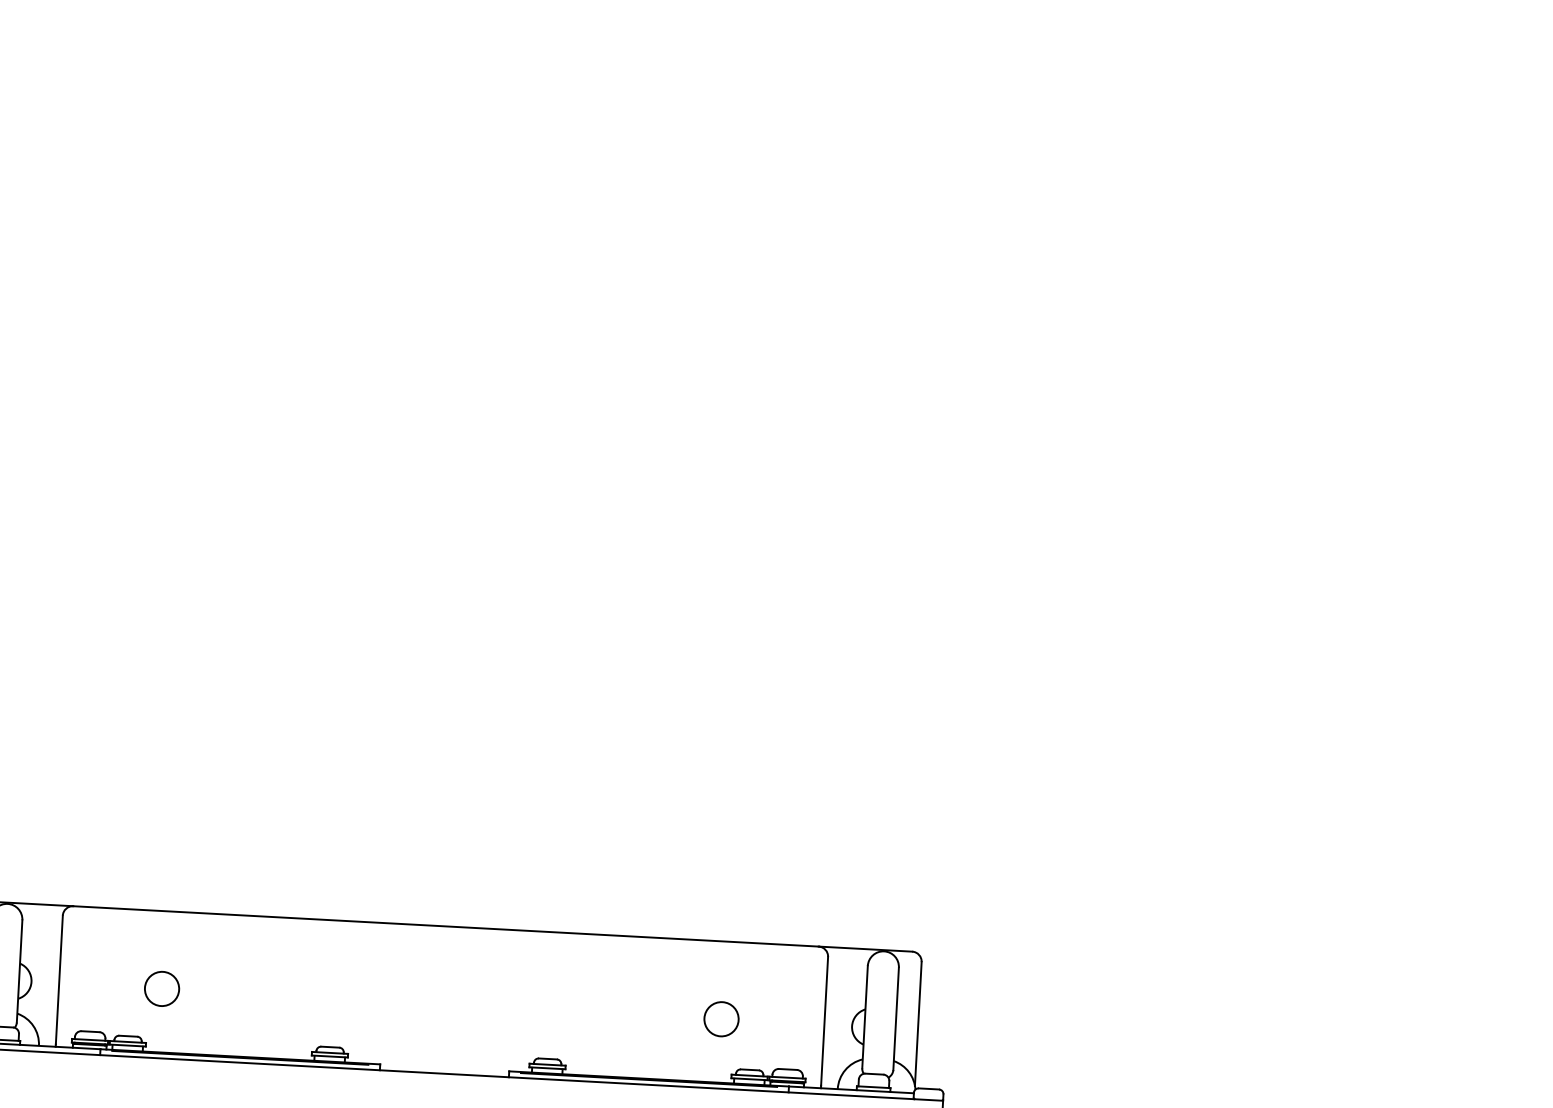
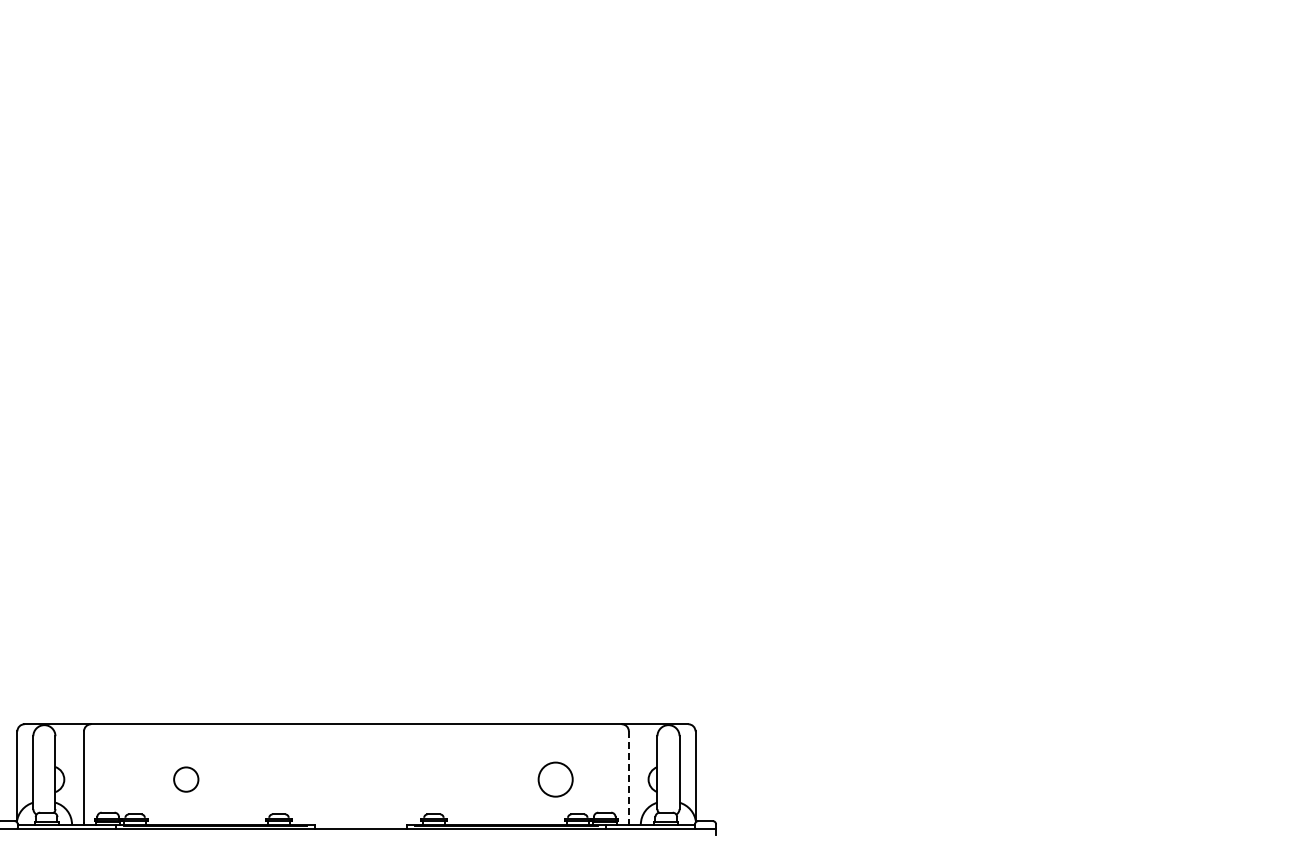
circle: (162, 988) -> (186, 779), moved
circle: (721, 1019) -> (555, 779), size x1.4
line: (824, 1021) -> (628, 777), solid -> dashed

